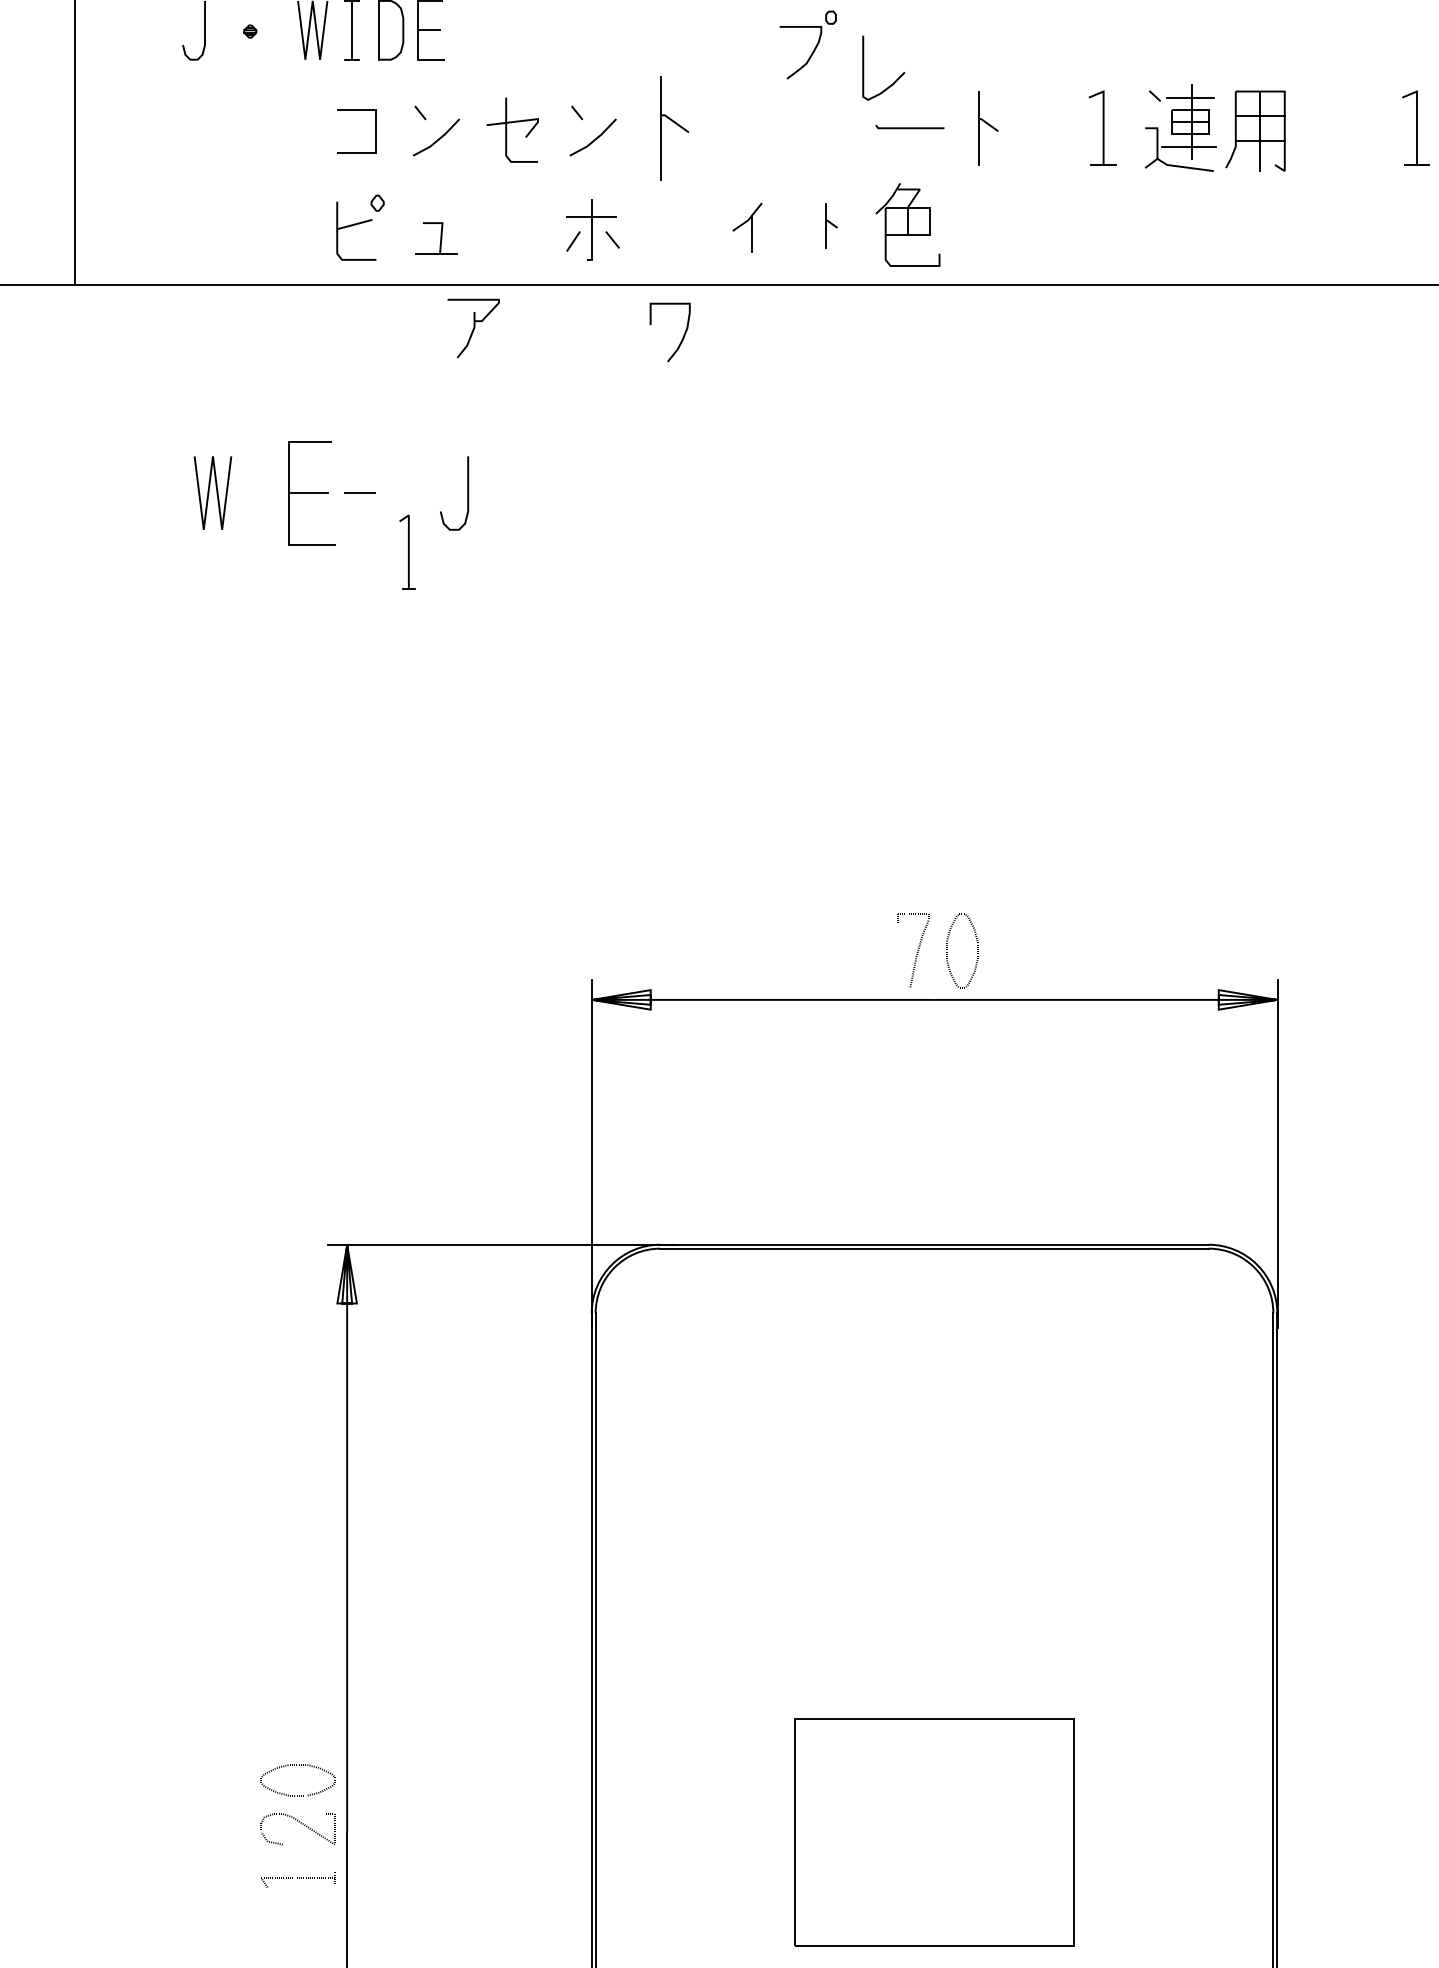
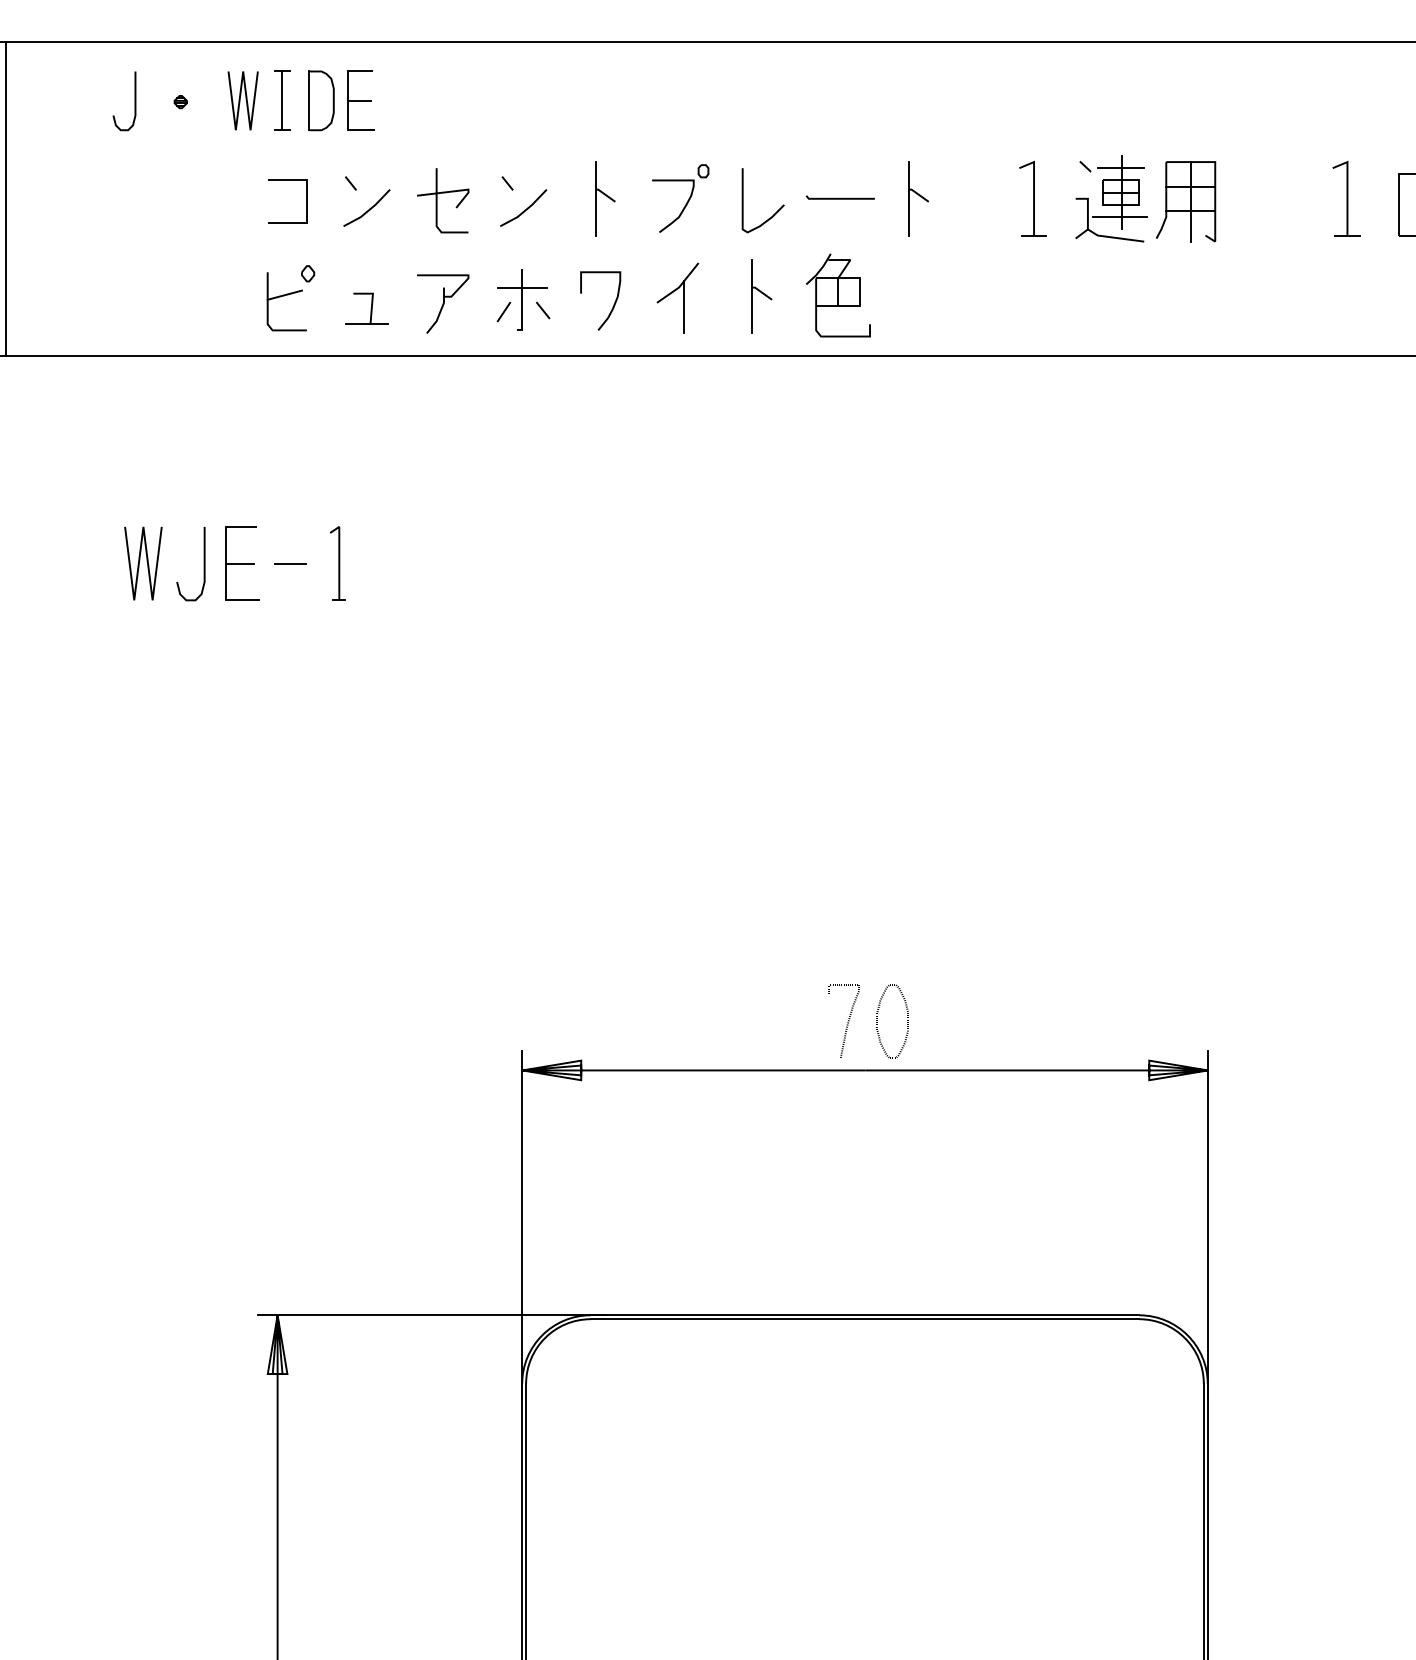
part: (814, 47) -> (686, 201), moved
curve: (896, 79) -> (775, 212), moved
part: (674, 128) -> (604, 199), size x0.71
part: (831, 225) -> (761, 296), size x1.67
part: (747, 227) -> (677, 298), size x1.43
part: (473, 328) -> (442, 304), moved
curve: (681, 339) -> (611, 308), moved
part: (311, 492) -> (241, 563), size x0.71
curve: (467, 493) -> (203, 564), moved
part: (407, 551) -> (337, 563), moved

